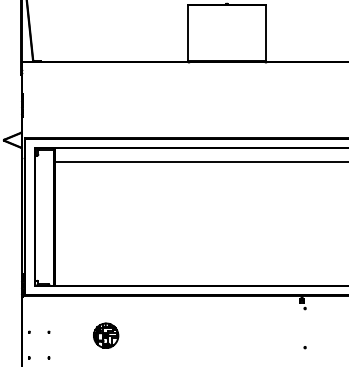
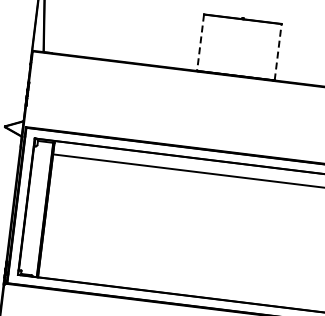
line: (265, 32) -> (277, 51), solid -> dashed
line: (187, 33) -> (200, 43), solid -> dashed

